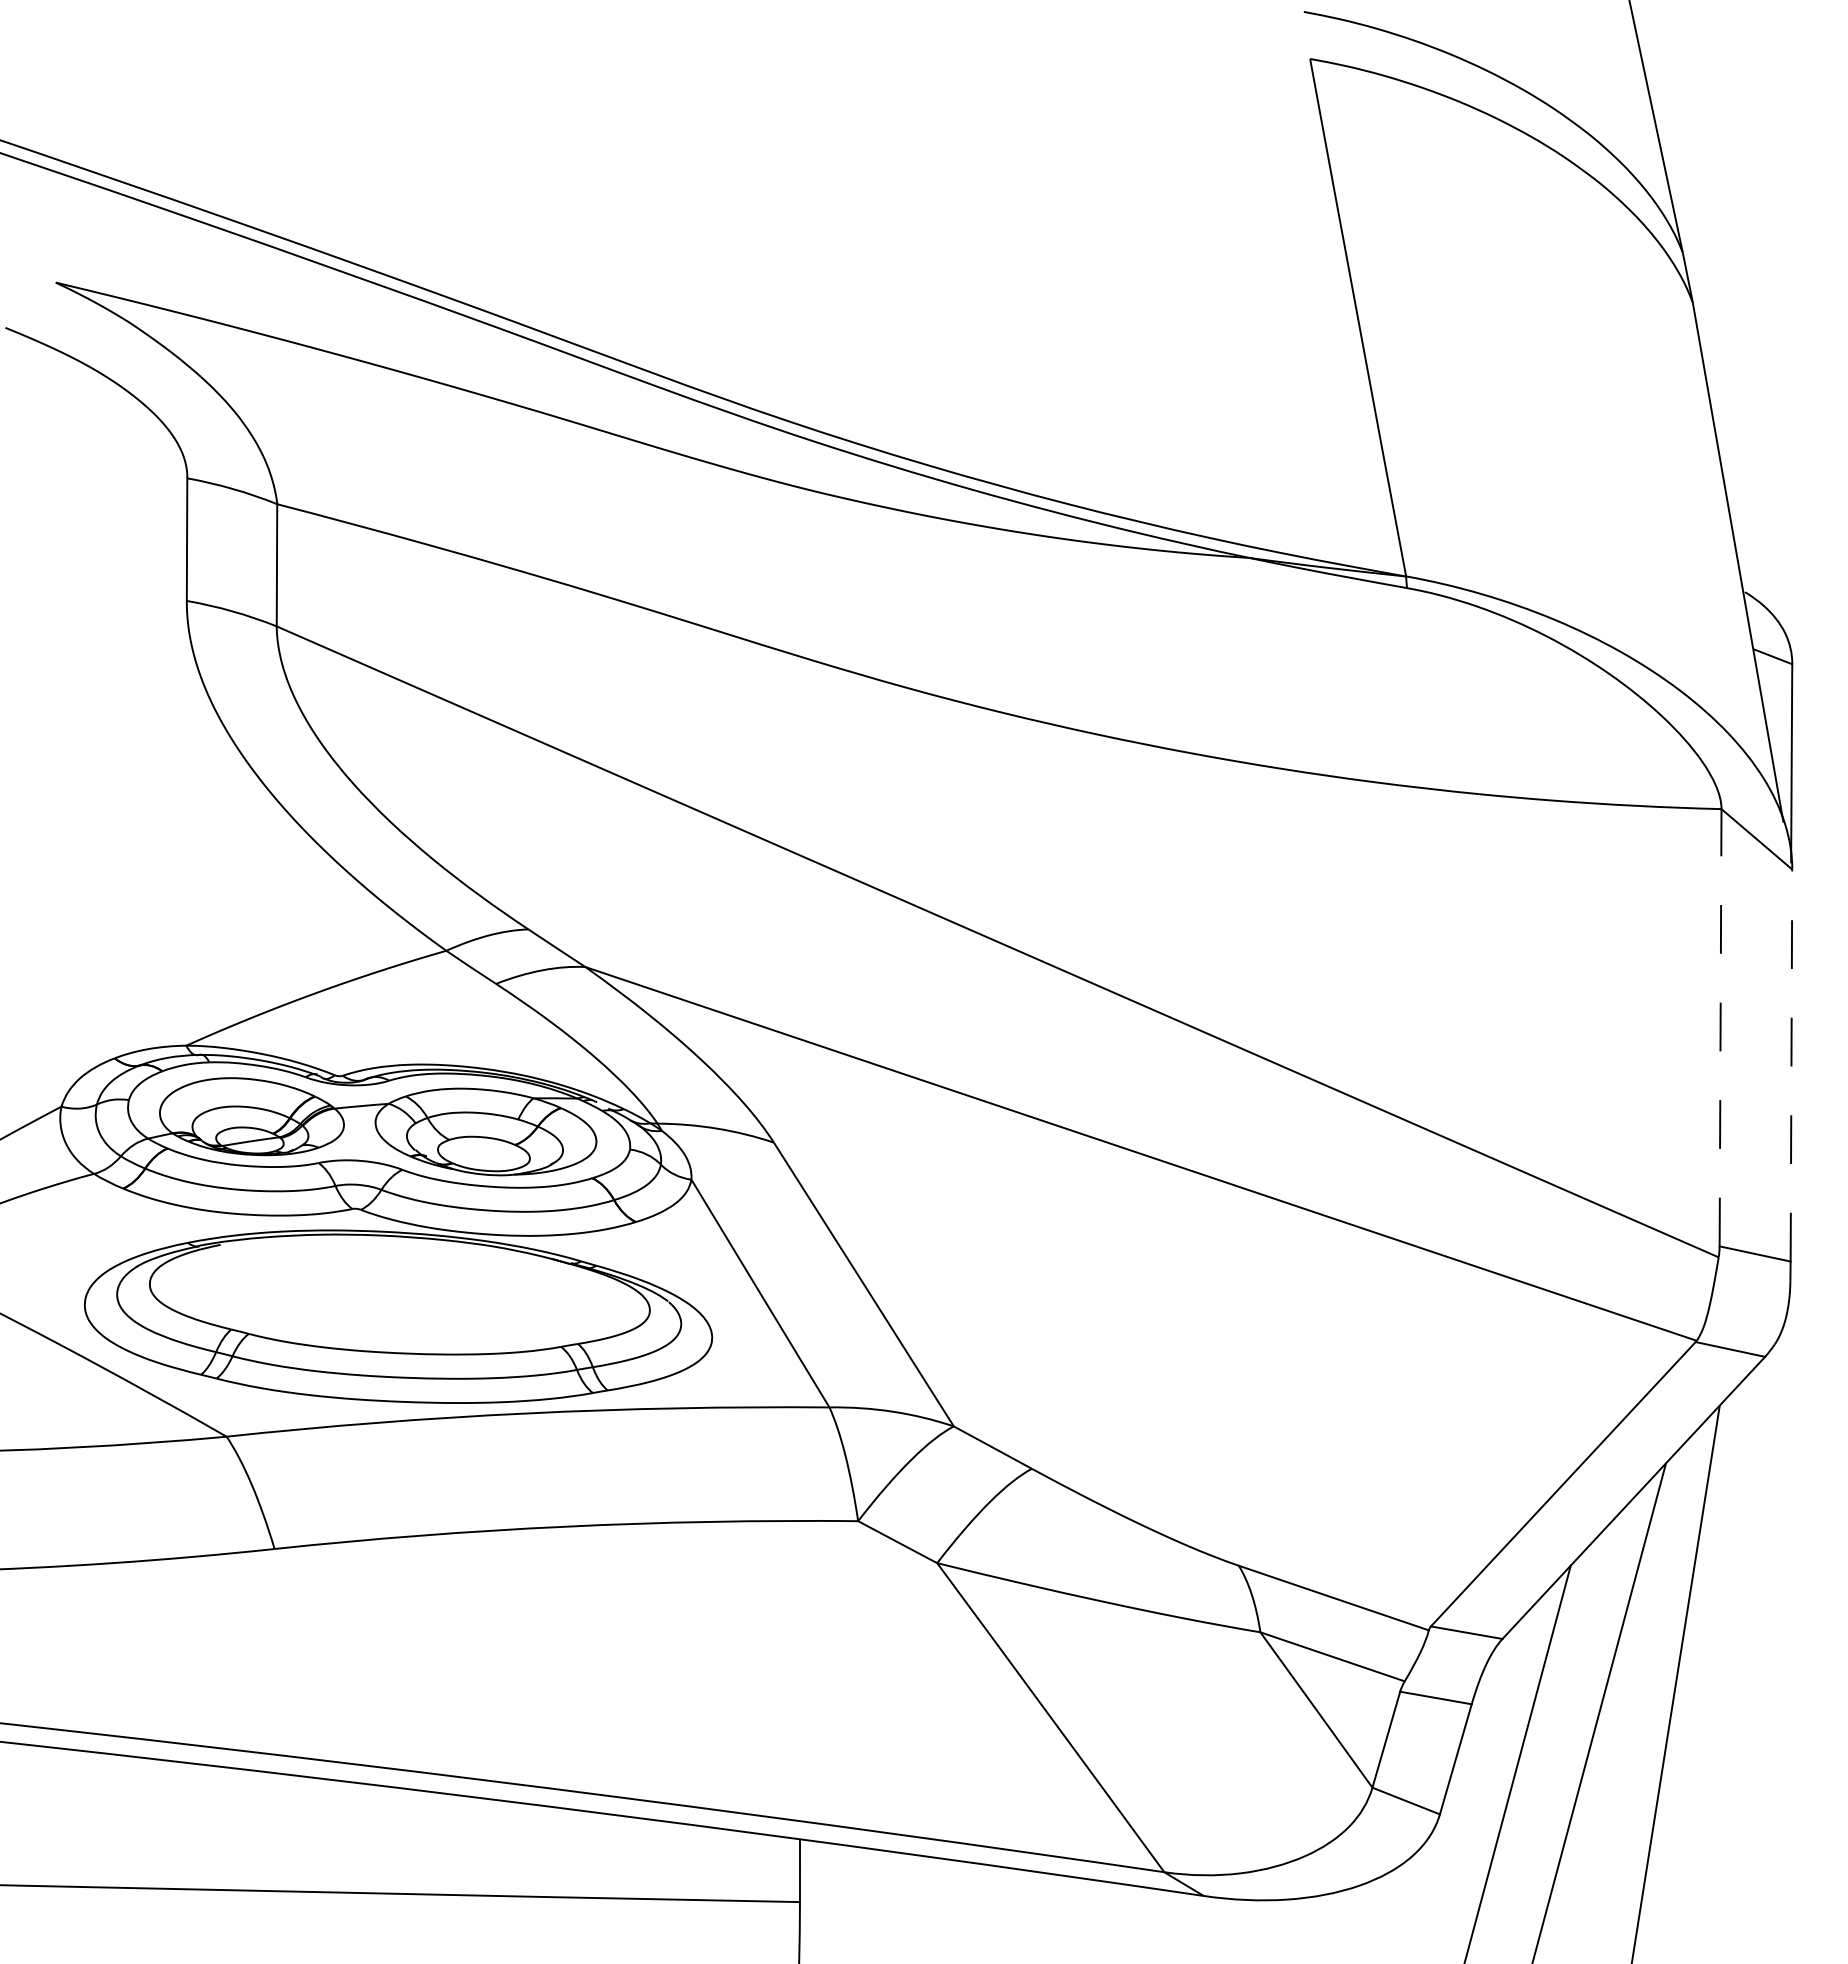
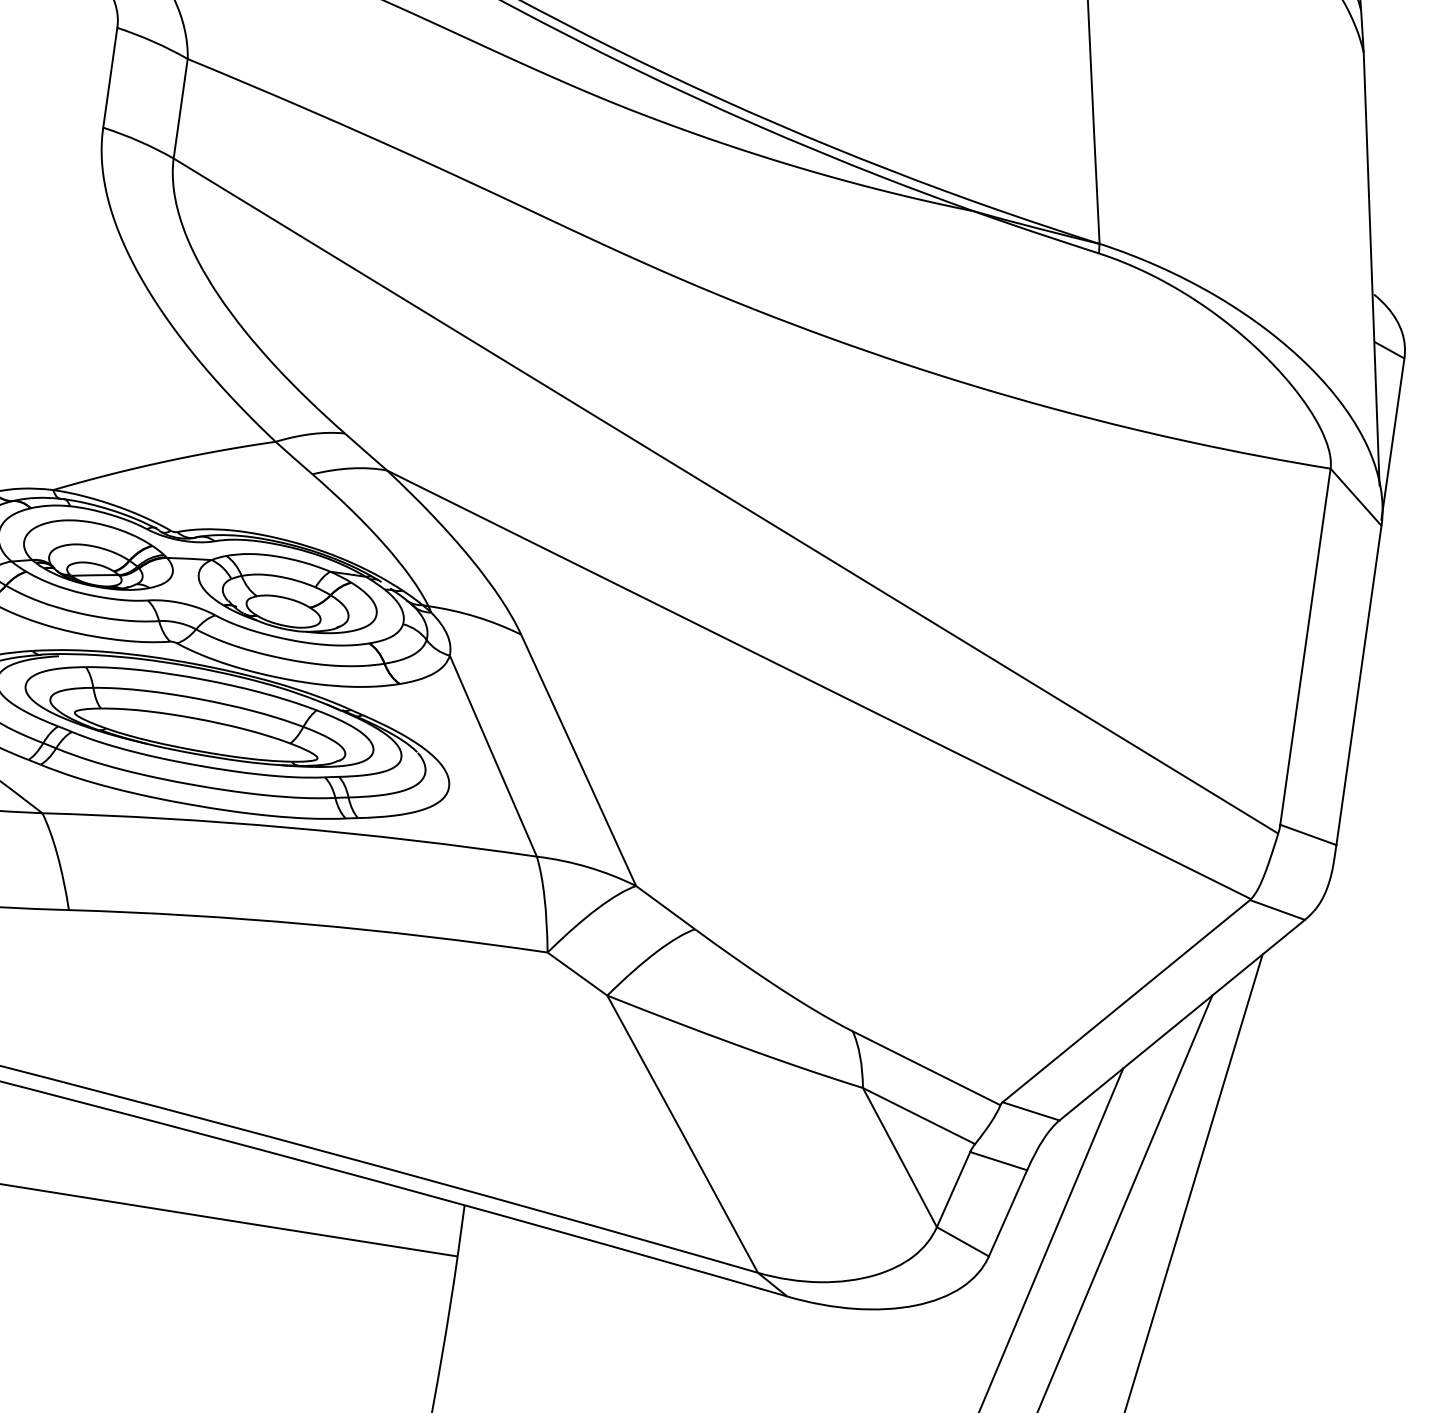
line: (1720, 1027) -> (1305, 646), dashed -> solid
line: (1791, 1065) -> (1359, 685), dashed -> solid
part: (399, 1294) -> (199, 716), added

